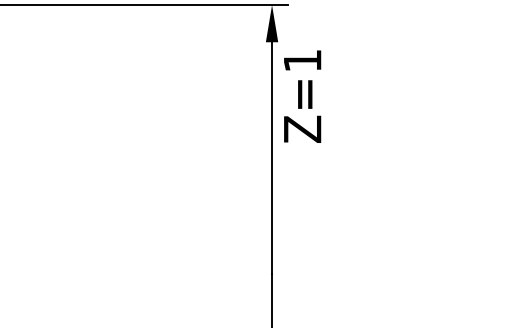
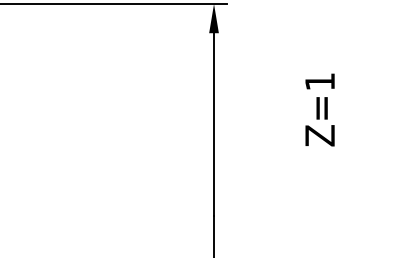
text: (301, 96) -> (319, 109), moved

